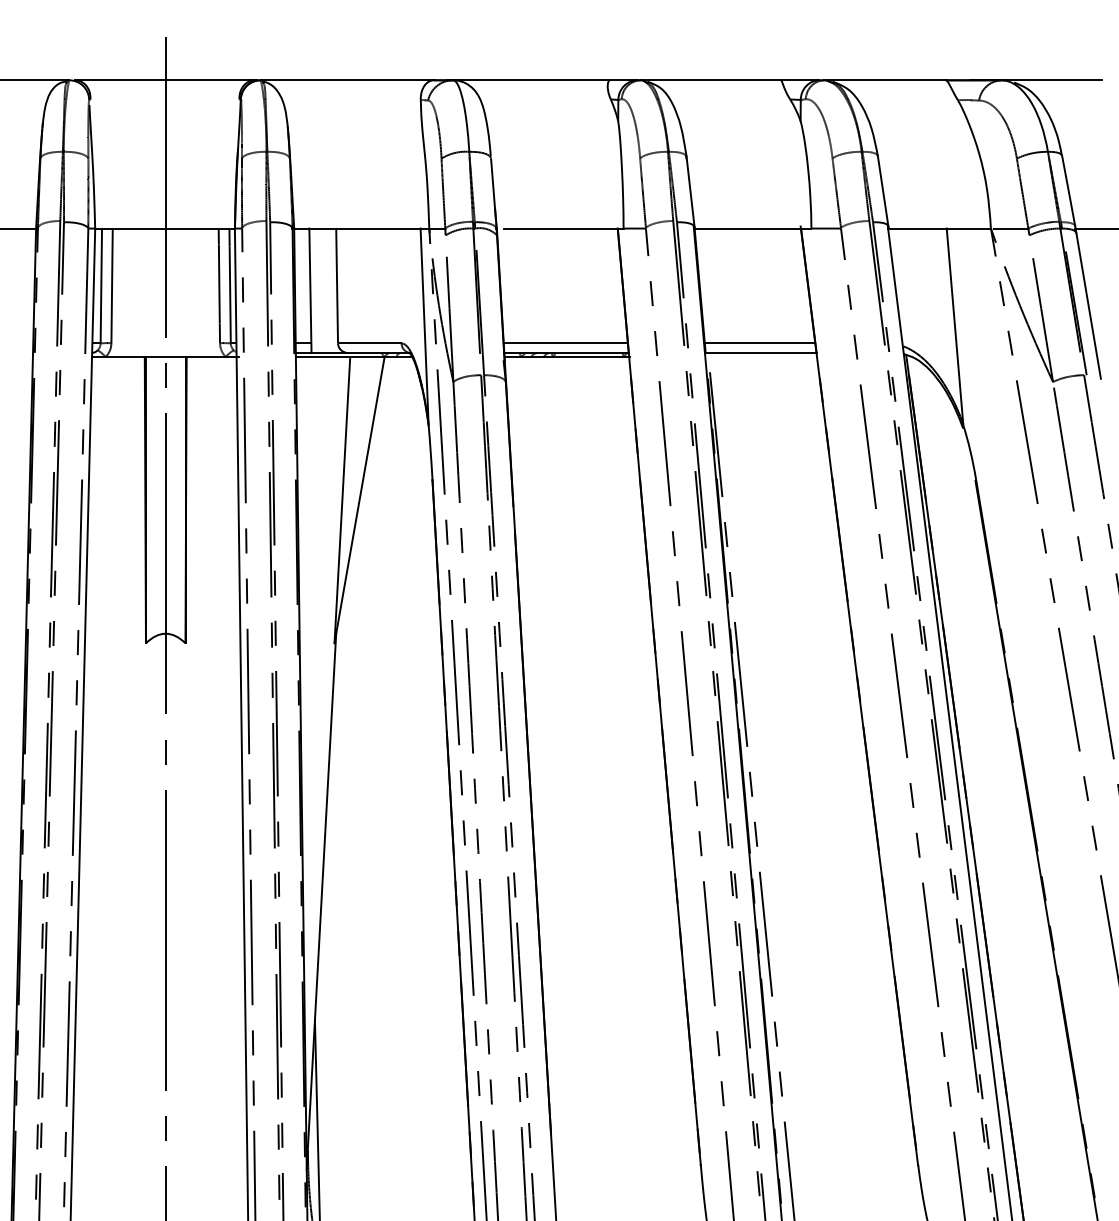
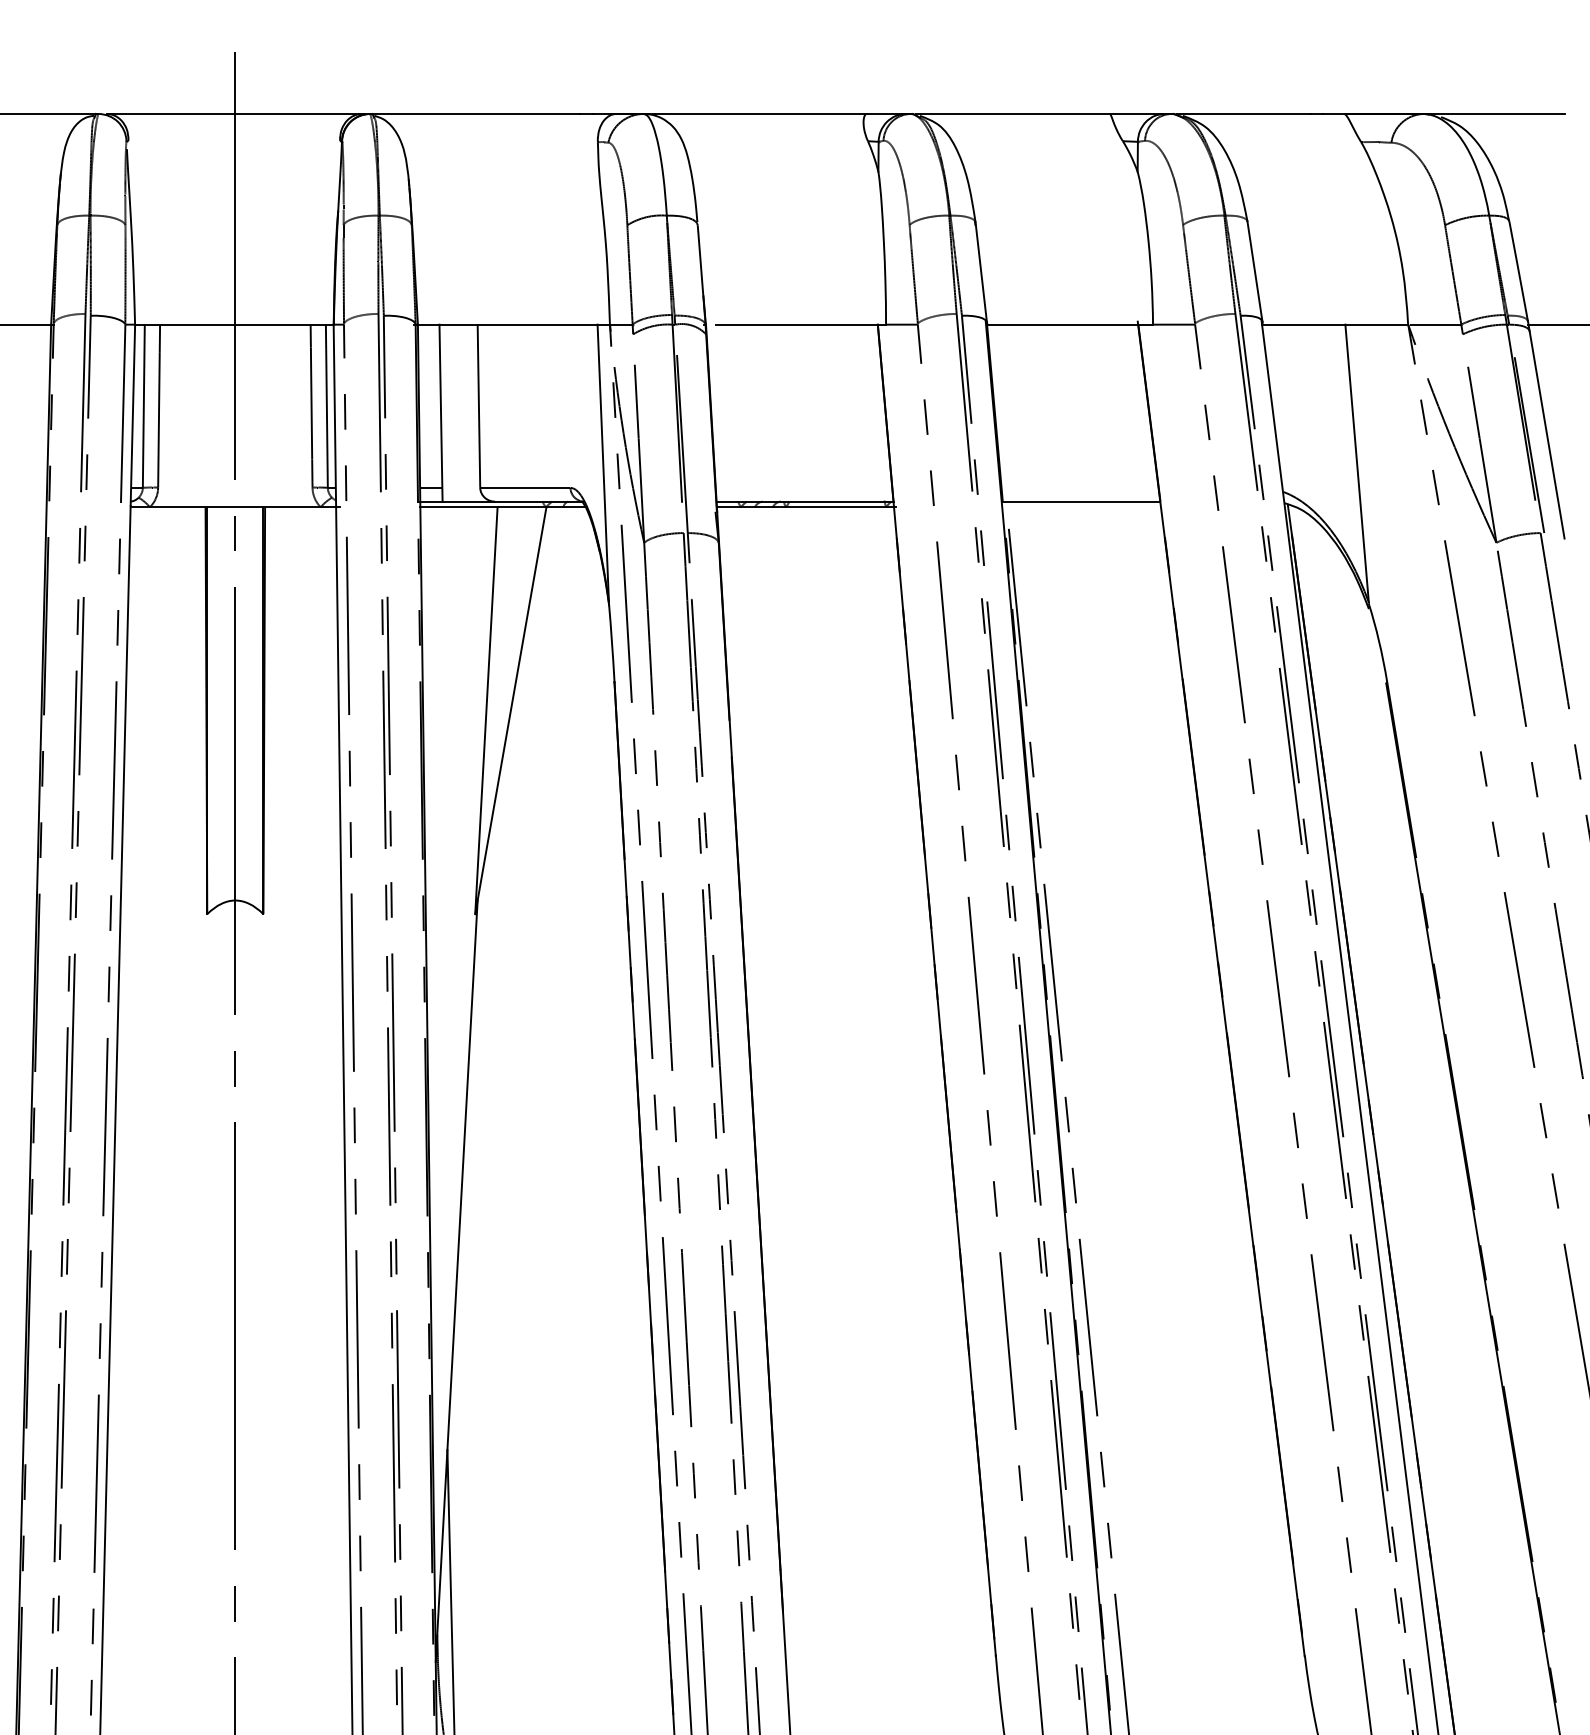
line: (565, 343) -> (803, 487), removed
line: (759, 343) -> (1079, 487), removed

